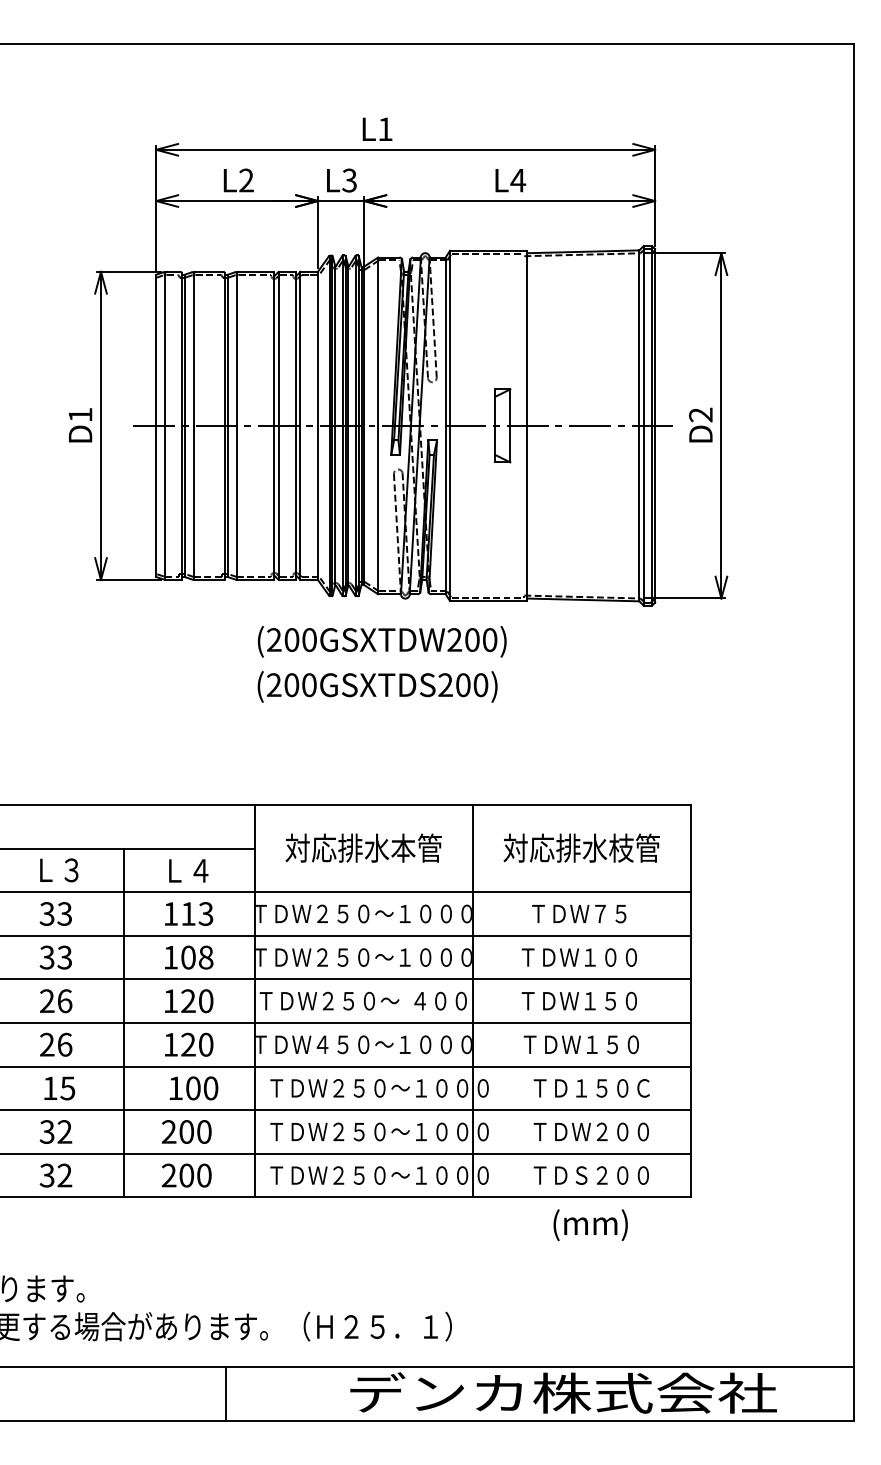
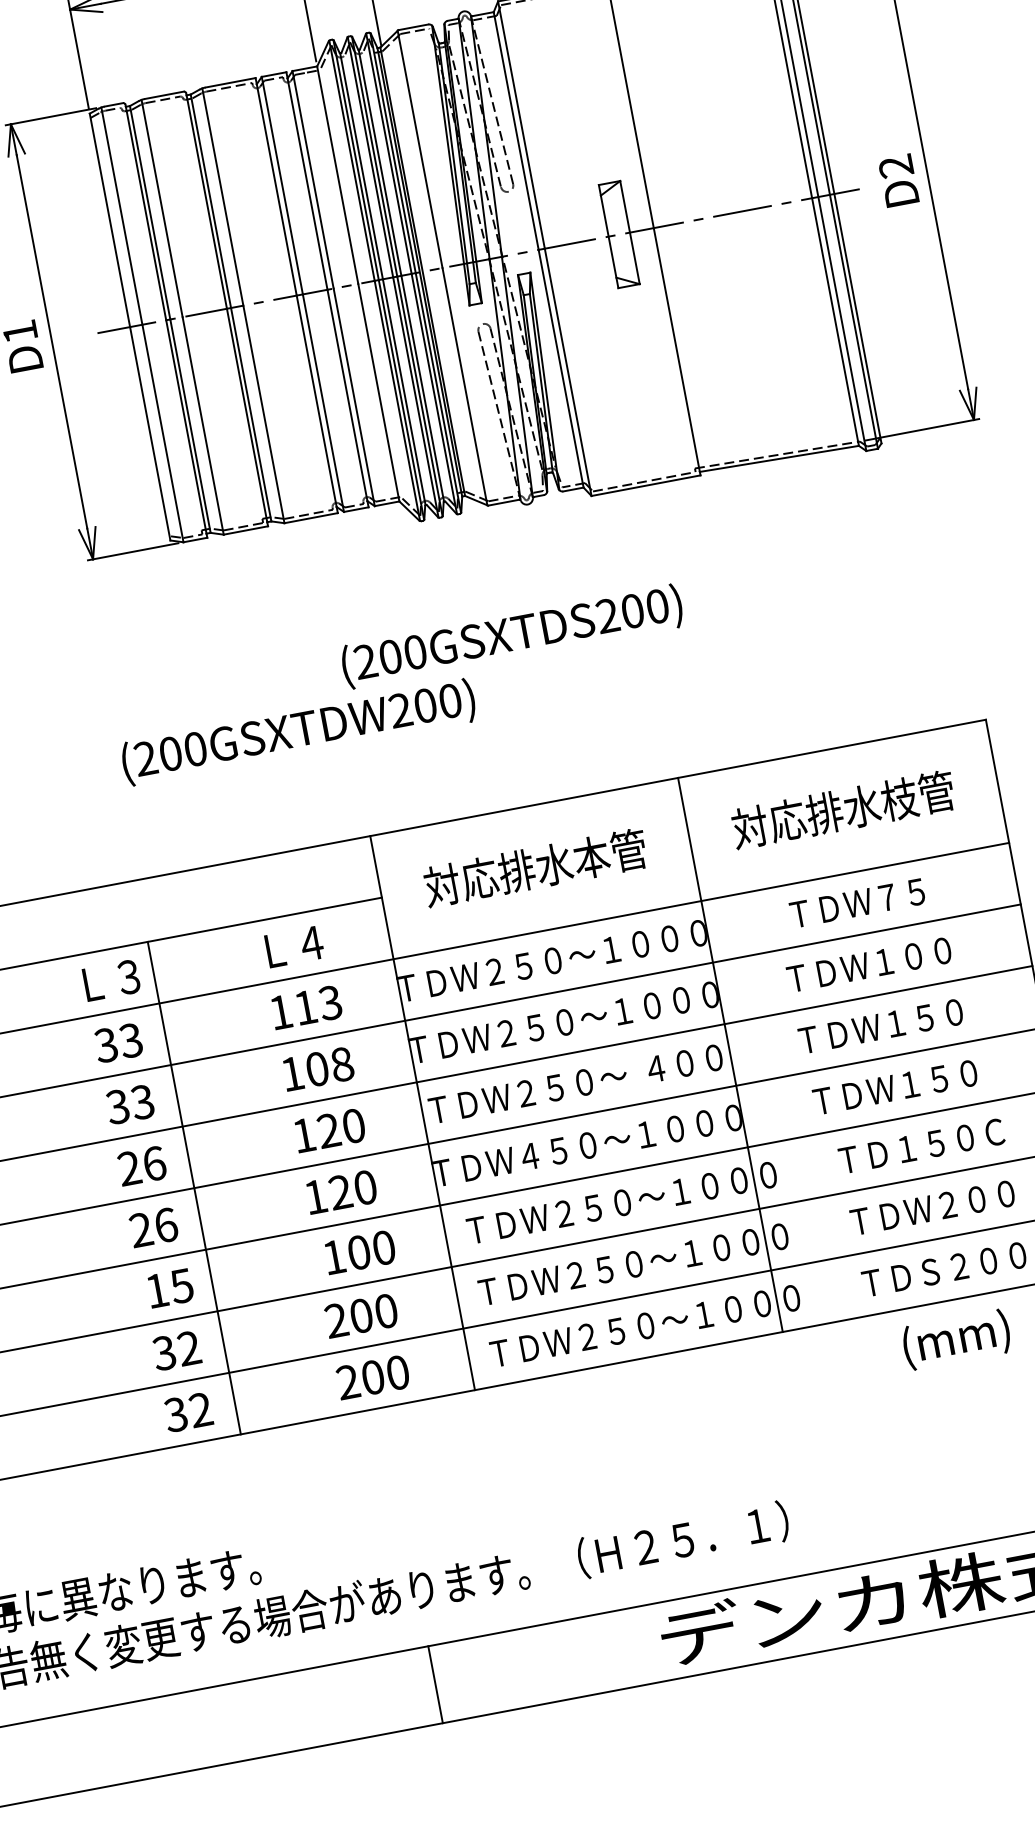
text: (381, 641) -> (297, 732), moved
line: (123, 1022) -> (193, 1187), moved
line: (225, 1393) -> (435, 1684), moved

